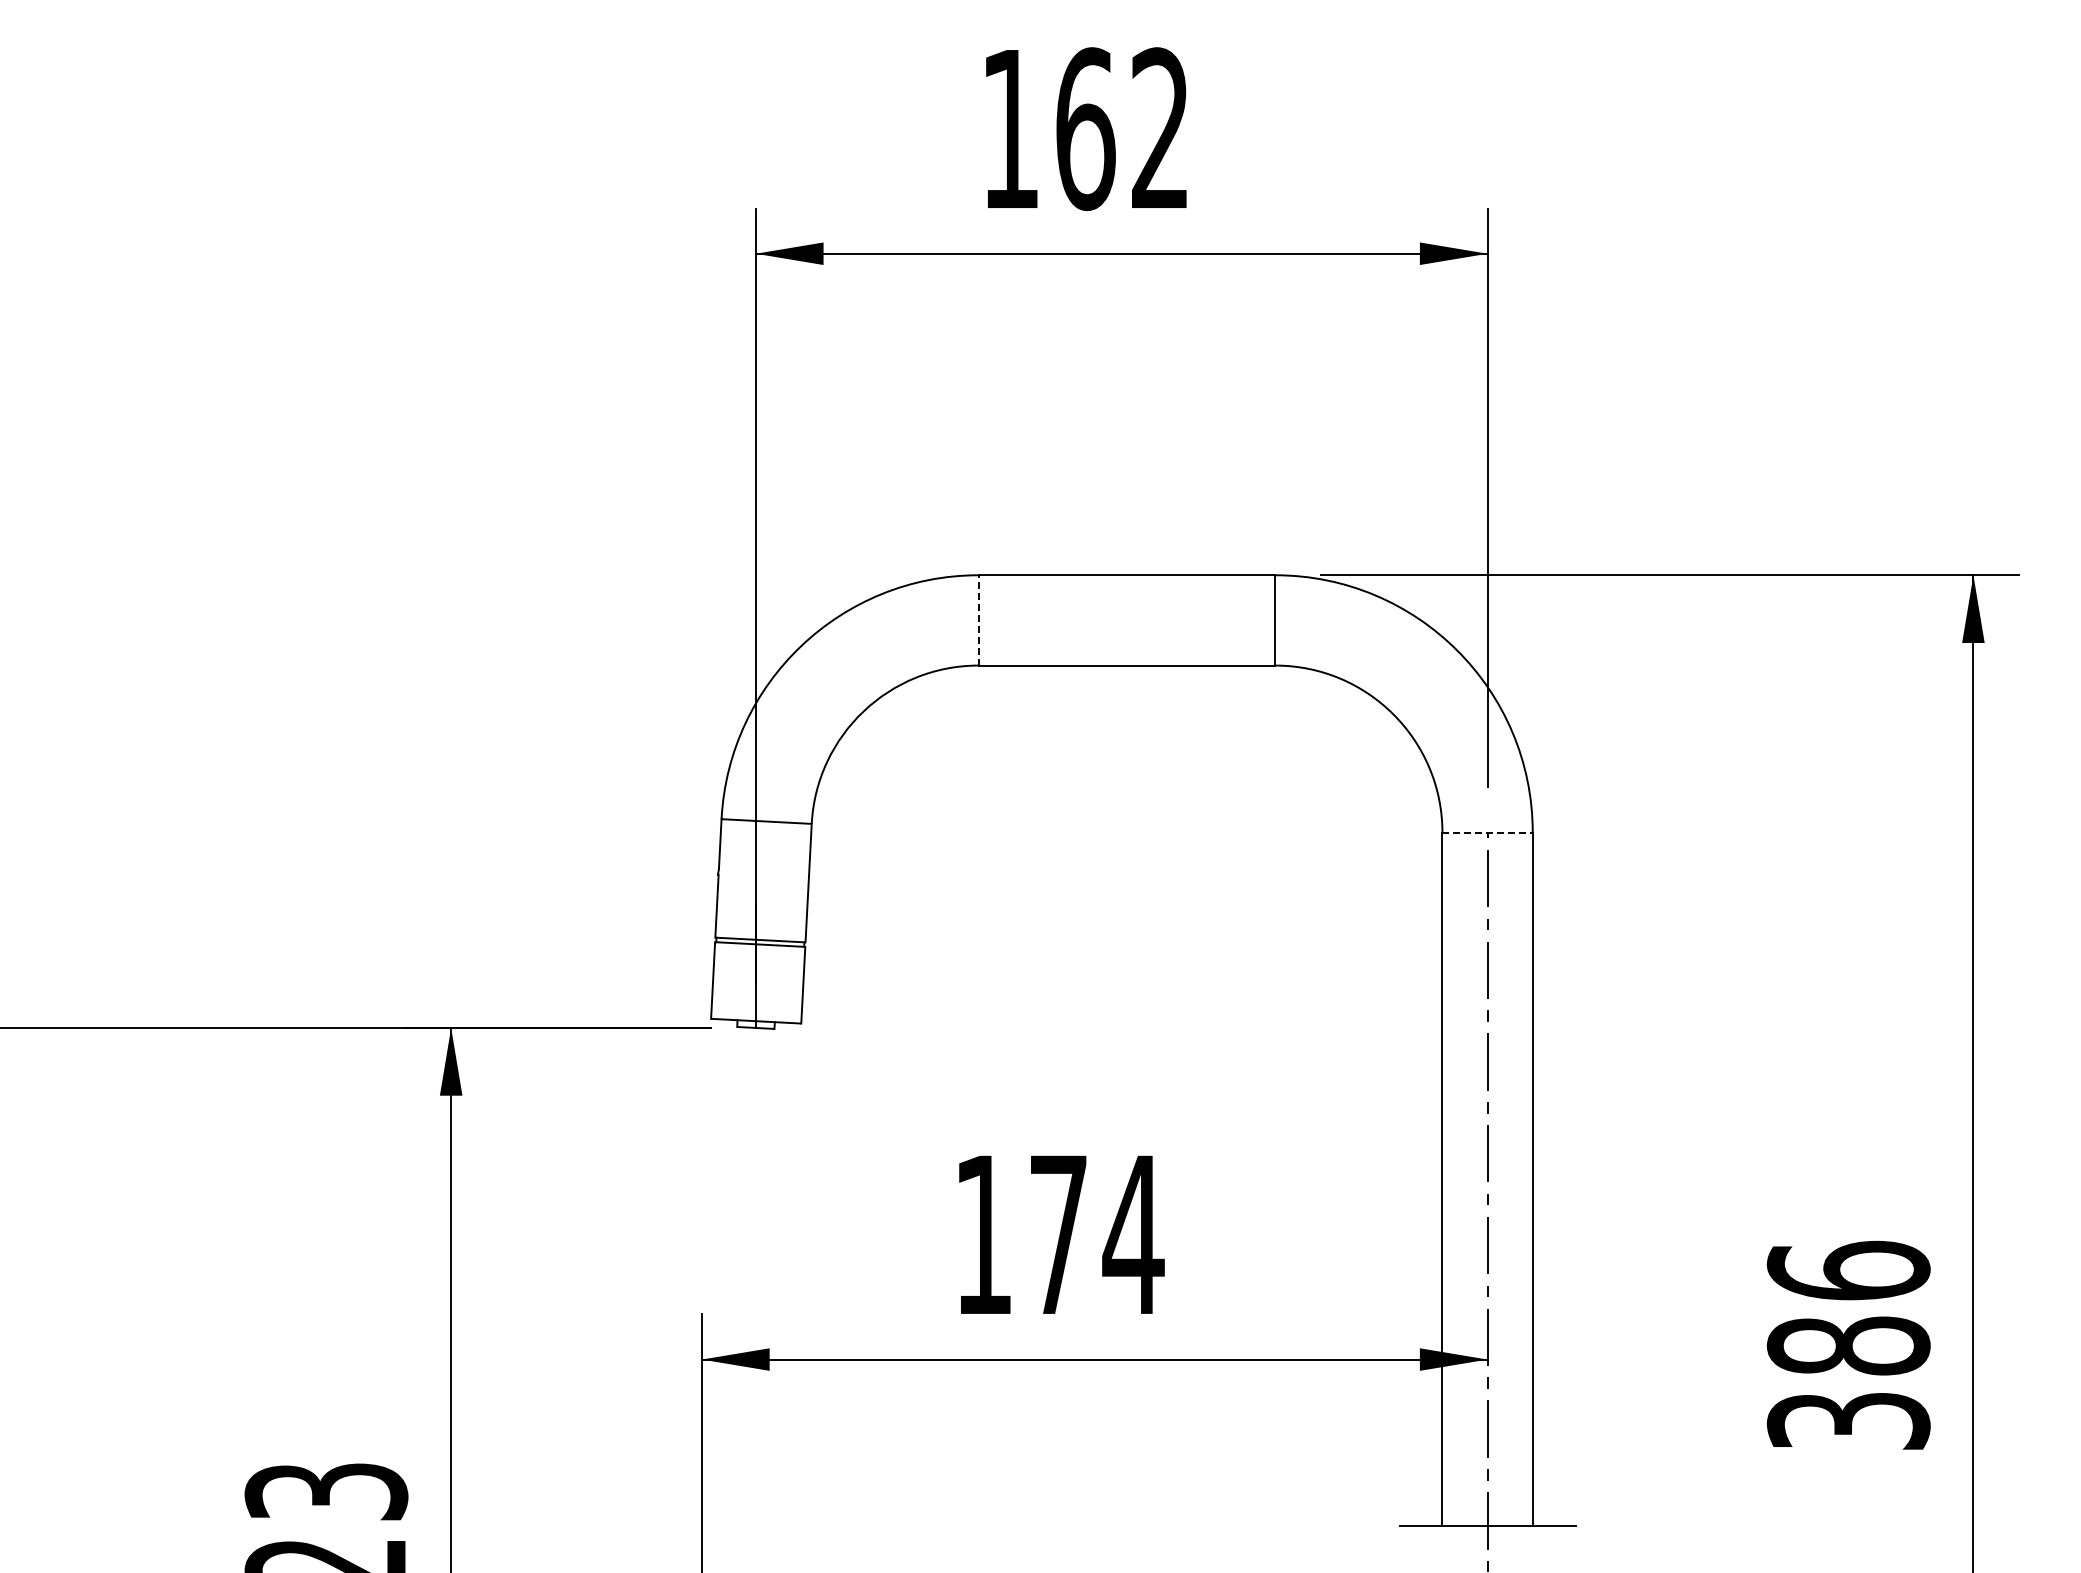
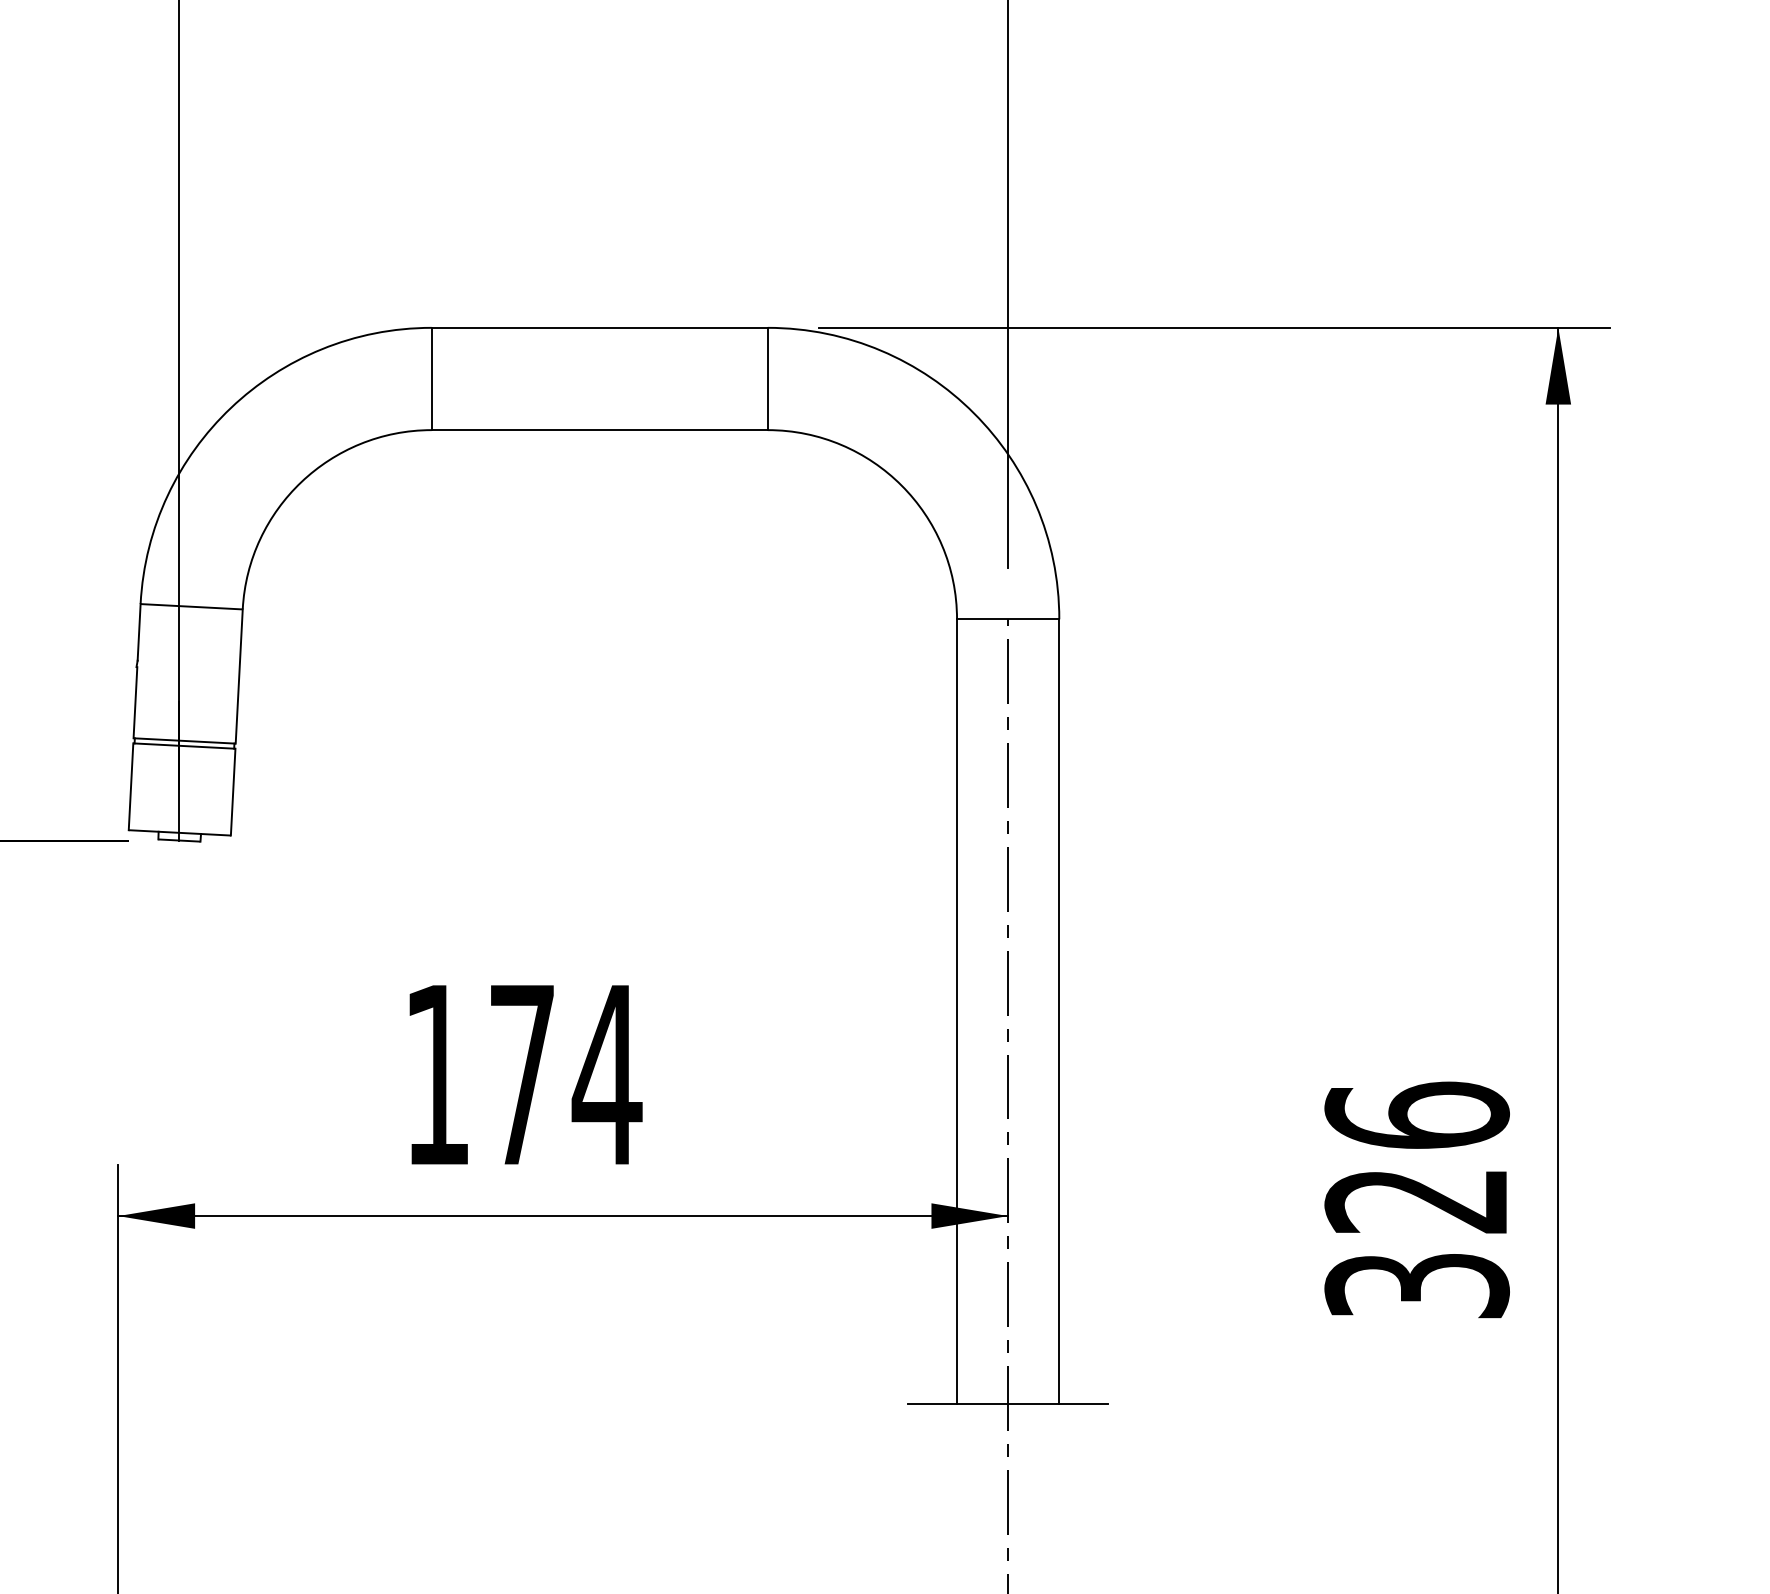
line: (978, 619) -> (431, 377), dashed -> solid
line: (1488, 832) -> (1009, 619), dashed -> solid
text: (1848, 1345) -> (1416, 1200), 386 -> 326

